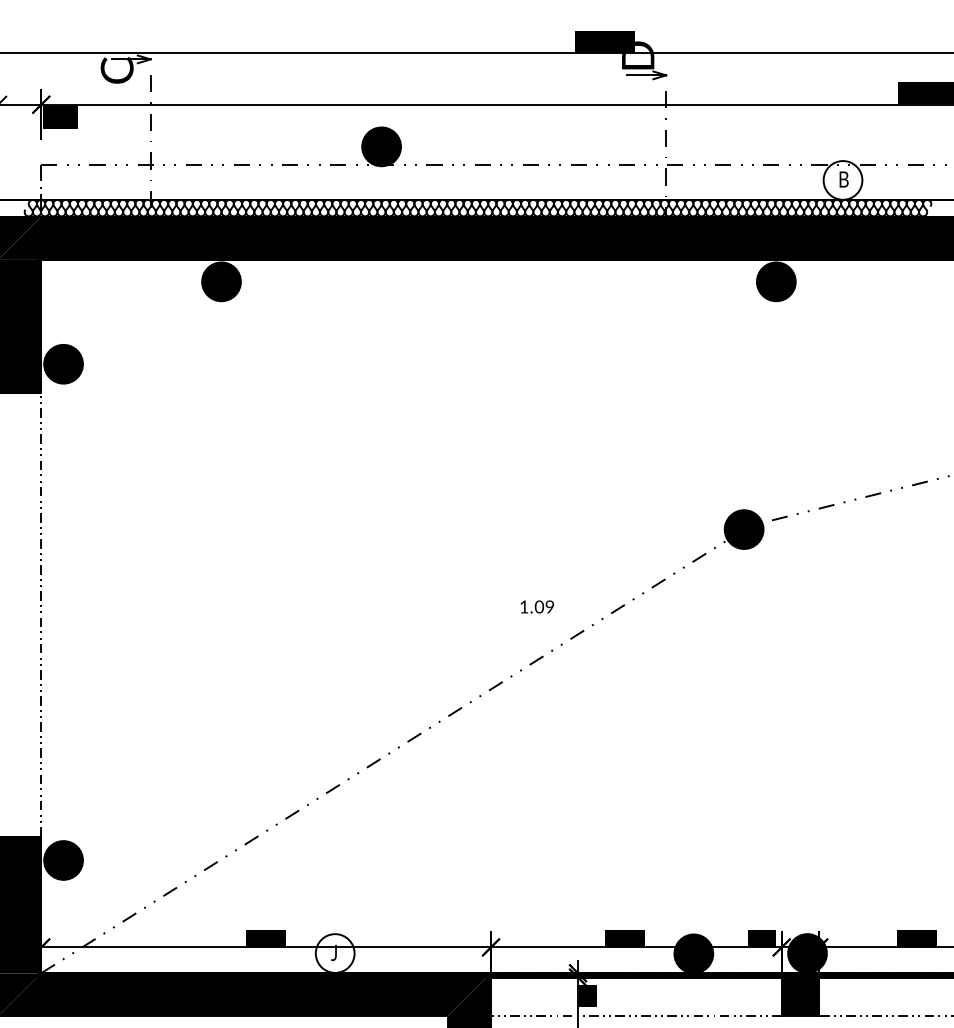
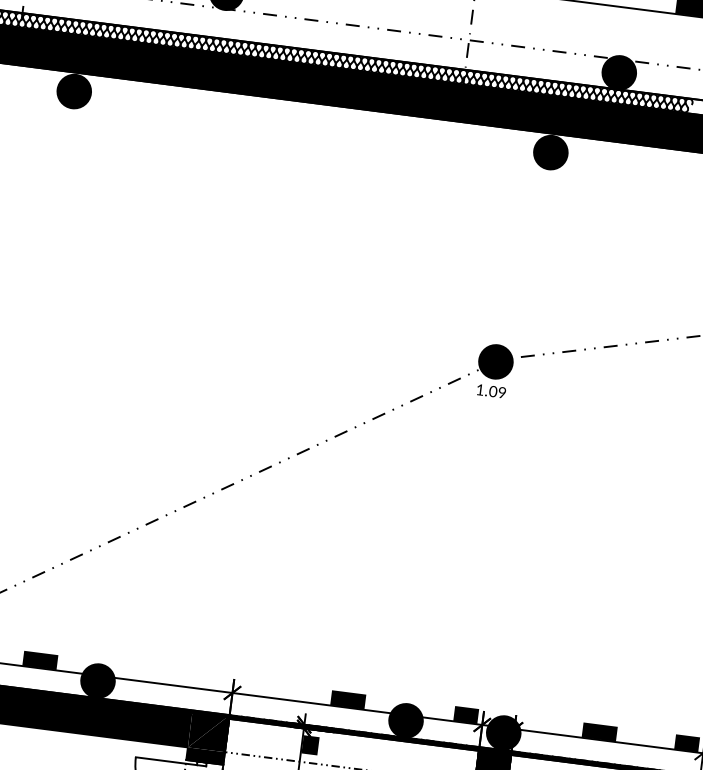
fill: (842, 180) -> (618, 72), added
text: (536, 606) -> (490, 390), moved
fill: (334, 953) -> (97, 680), added

